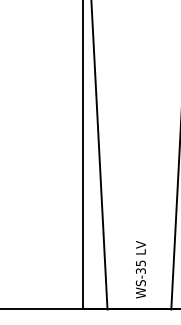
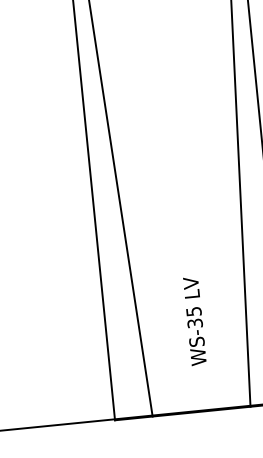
text: (140, 269) -> (194, 321), moved

